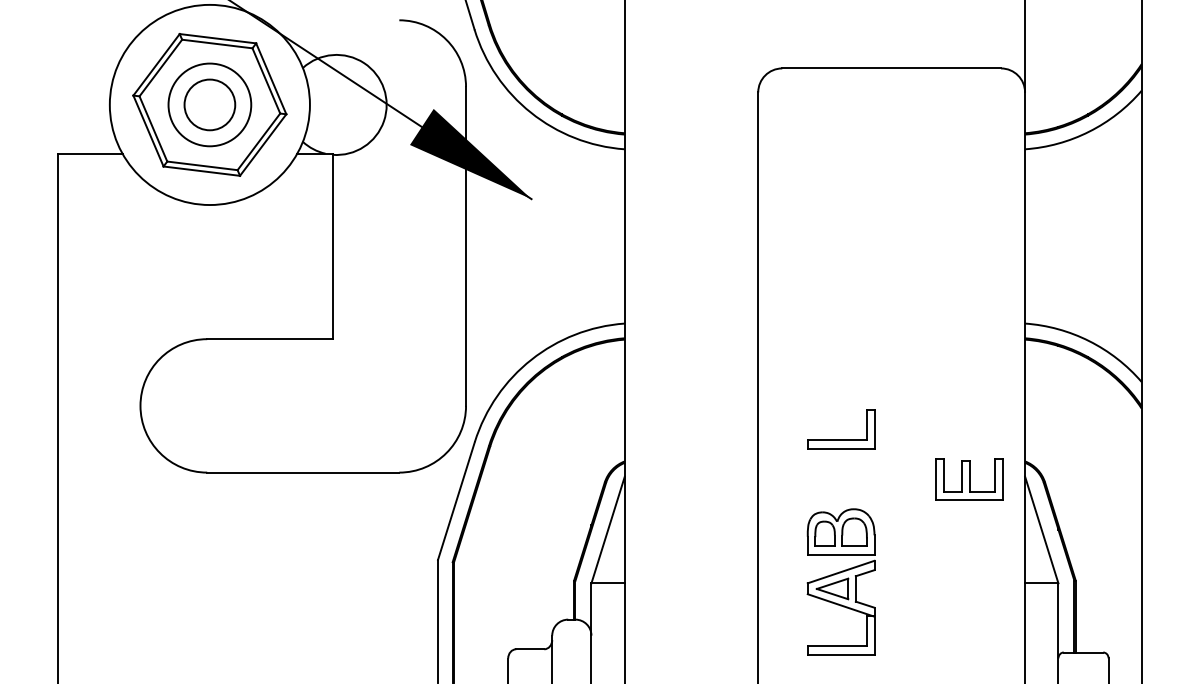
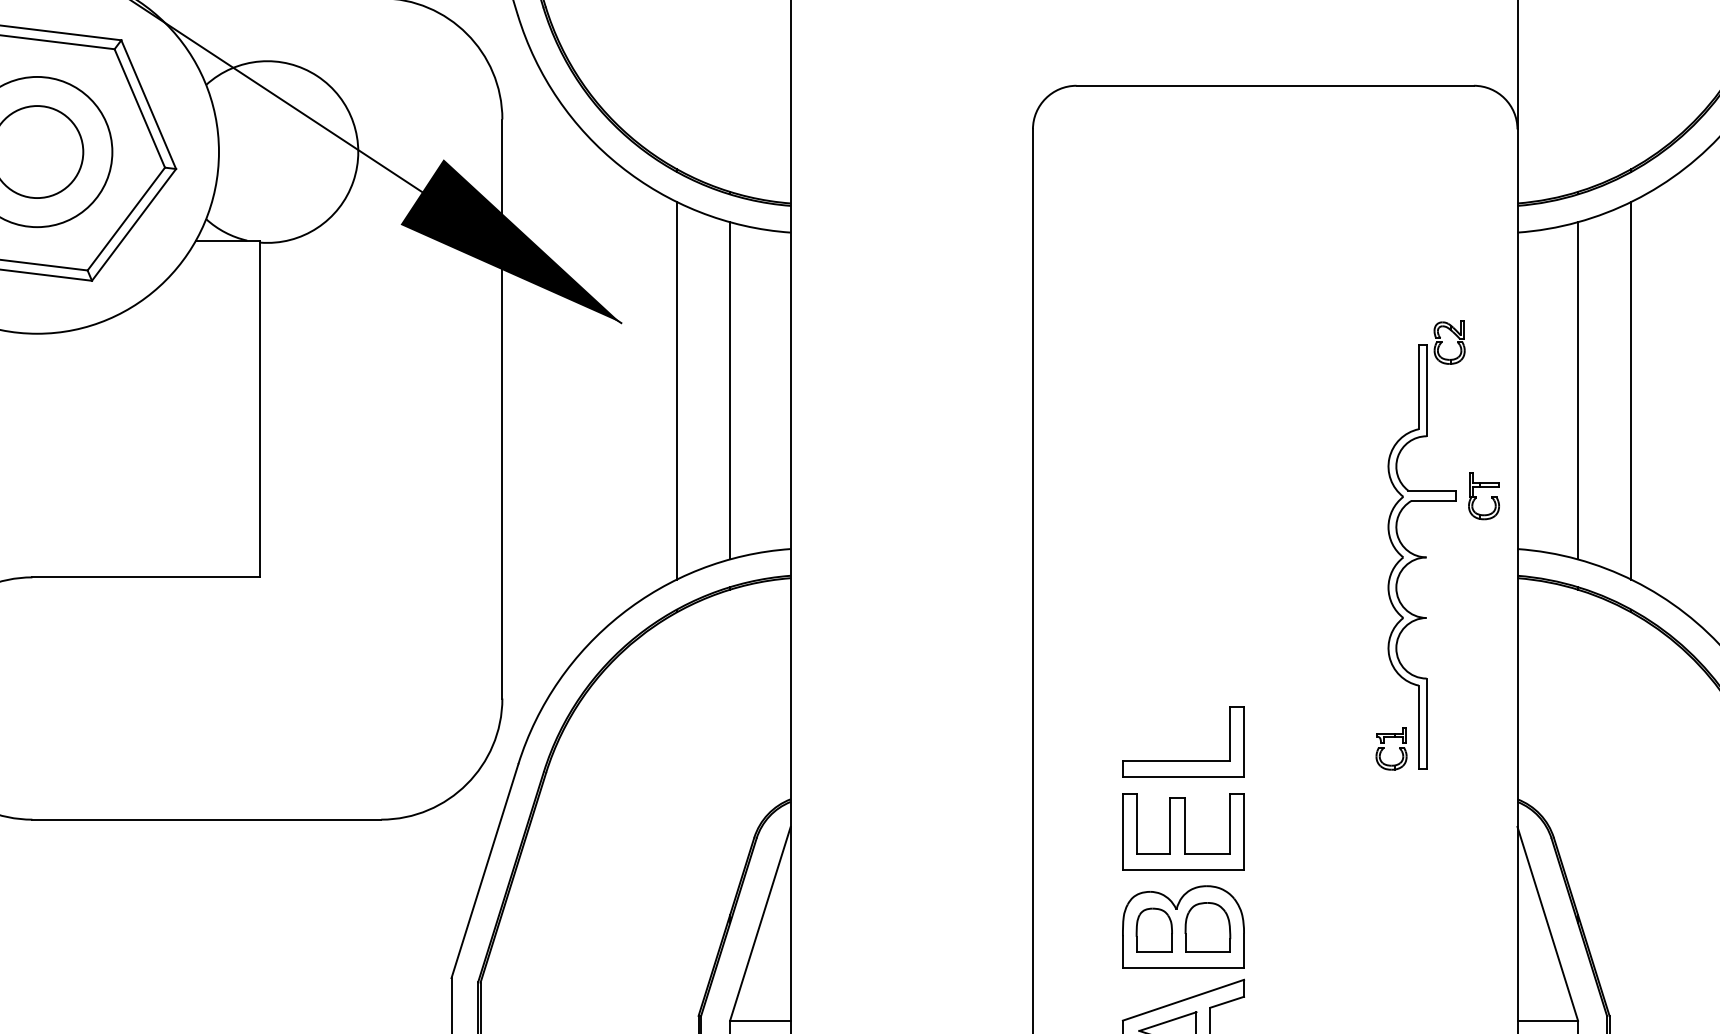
line: (562, 236) -> (677, 390), added
line: (591, 236) -> (730, 390), added
line: (1058, 236) -> (1578, 390), added
line: (1087, 236) -> (1630, 390), added
part: (974, 327) -> (1425, 556), added
part: (969, 479) -> (1184, 832), moved

